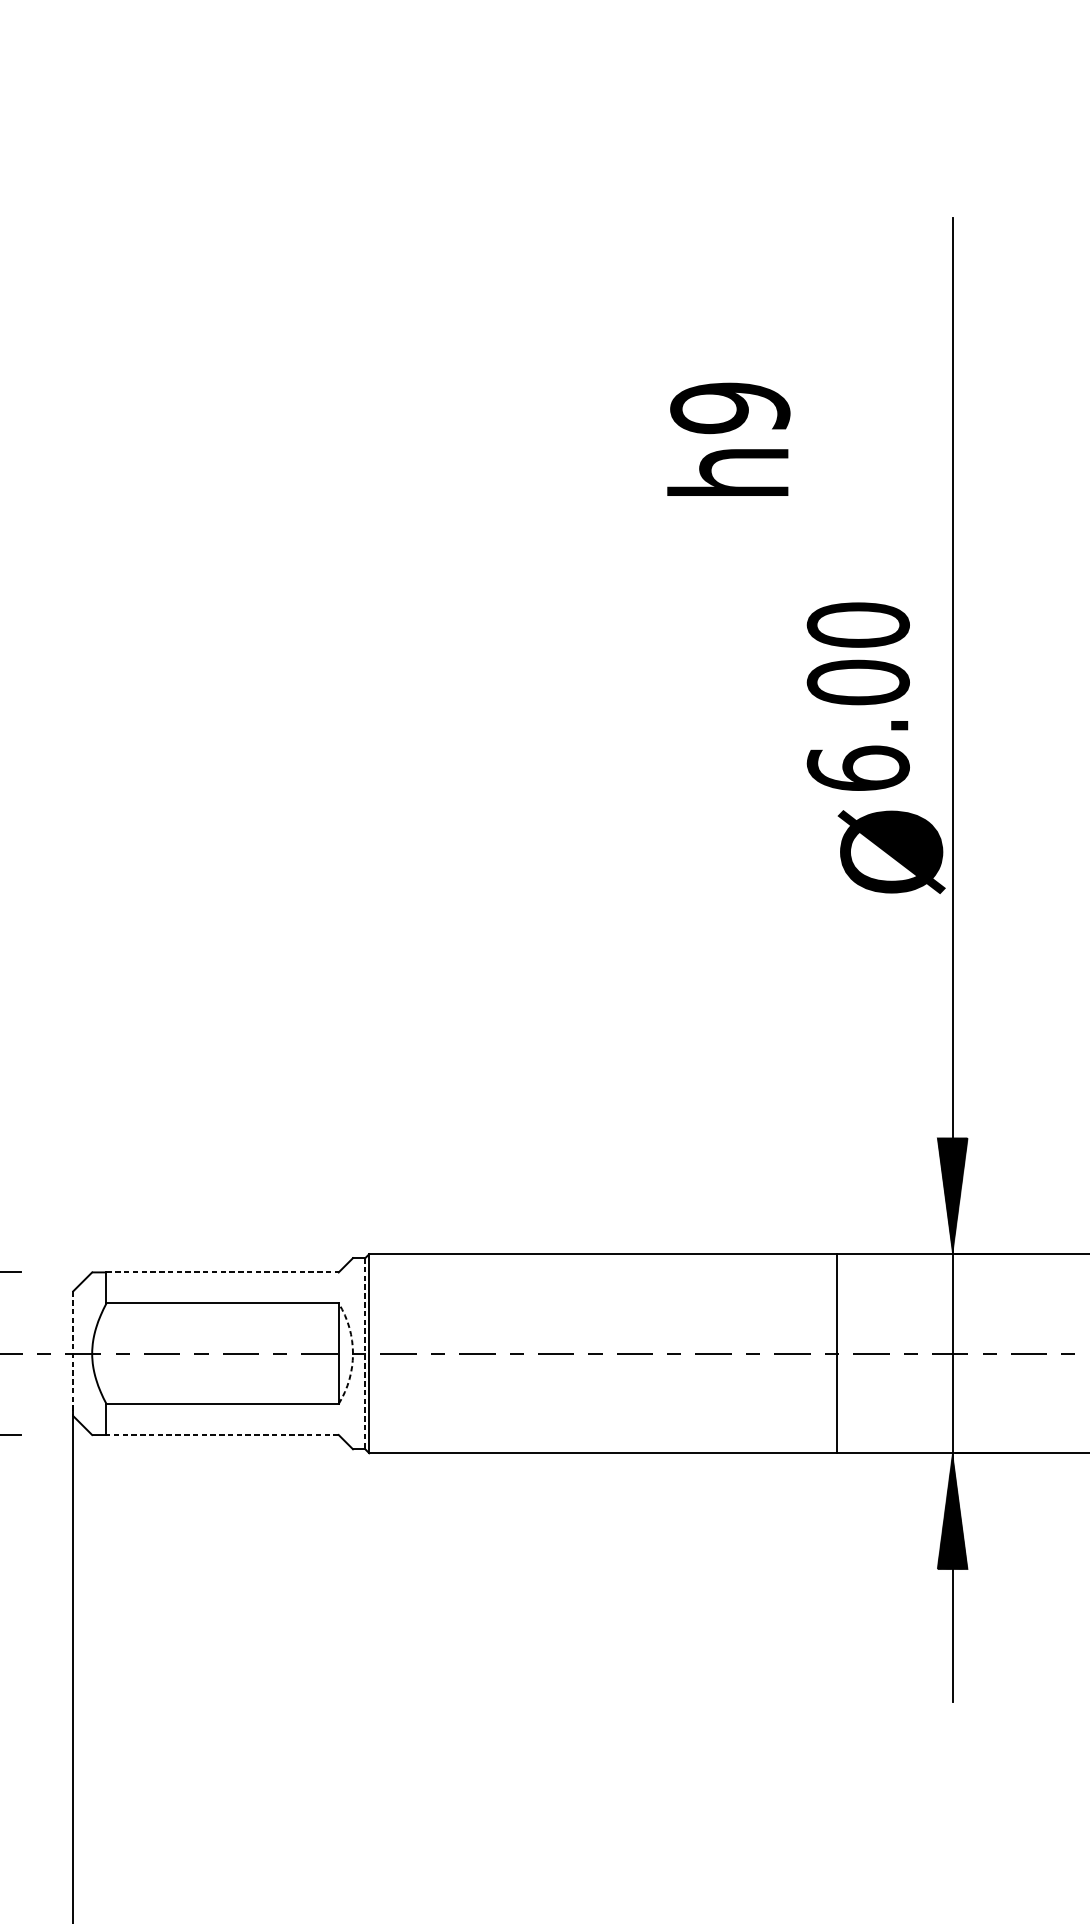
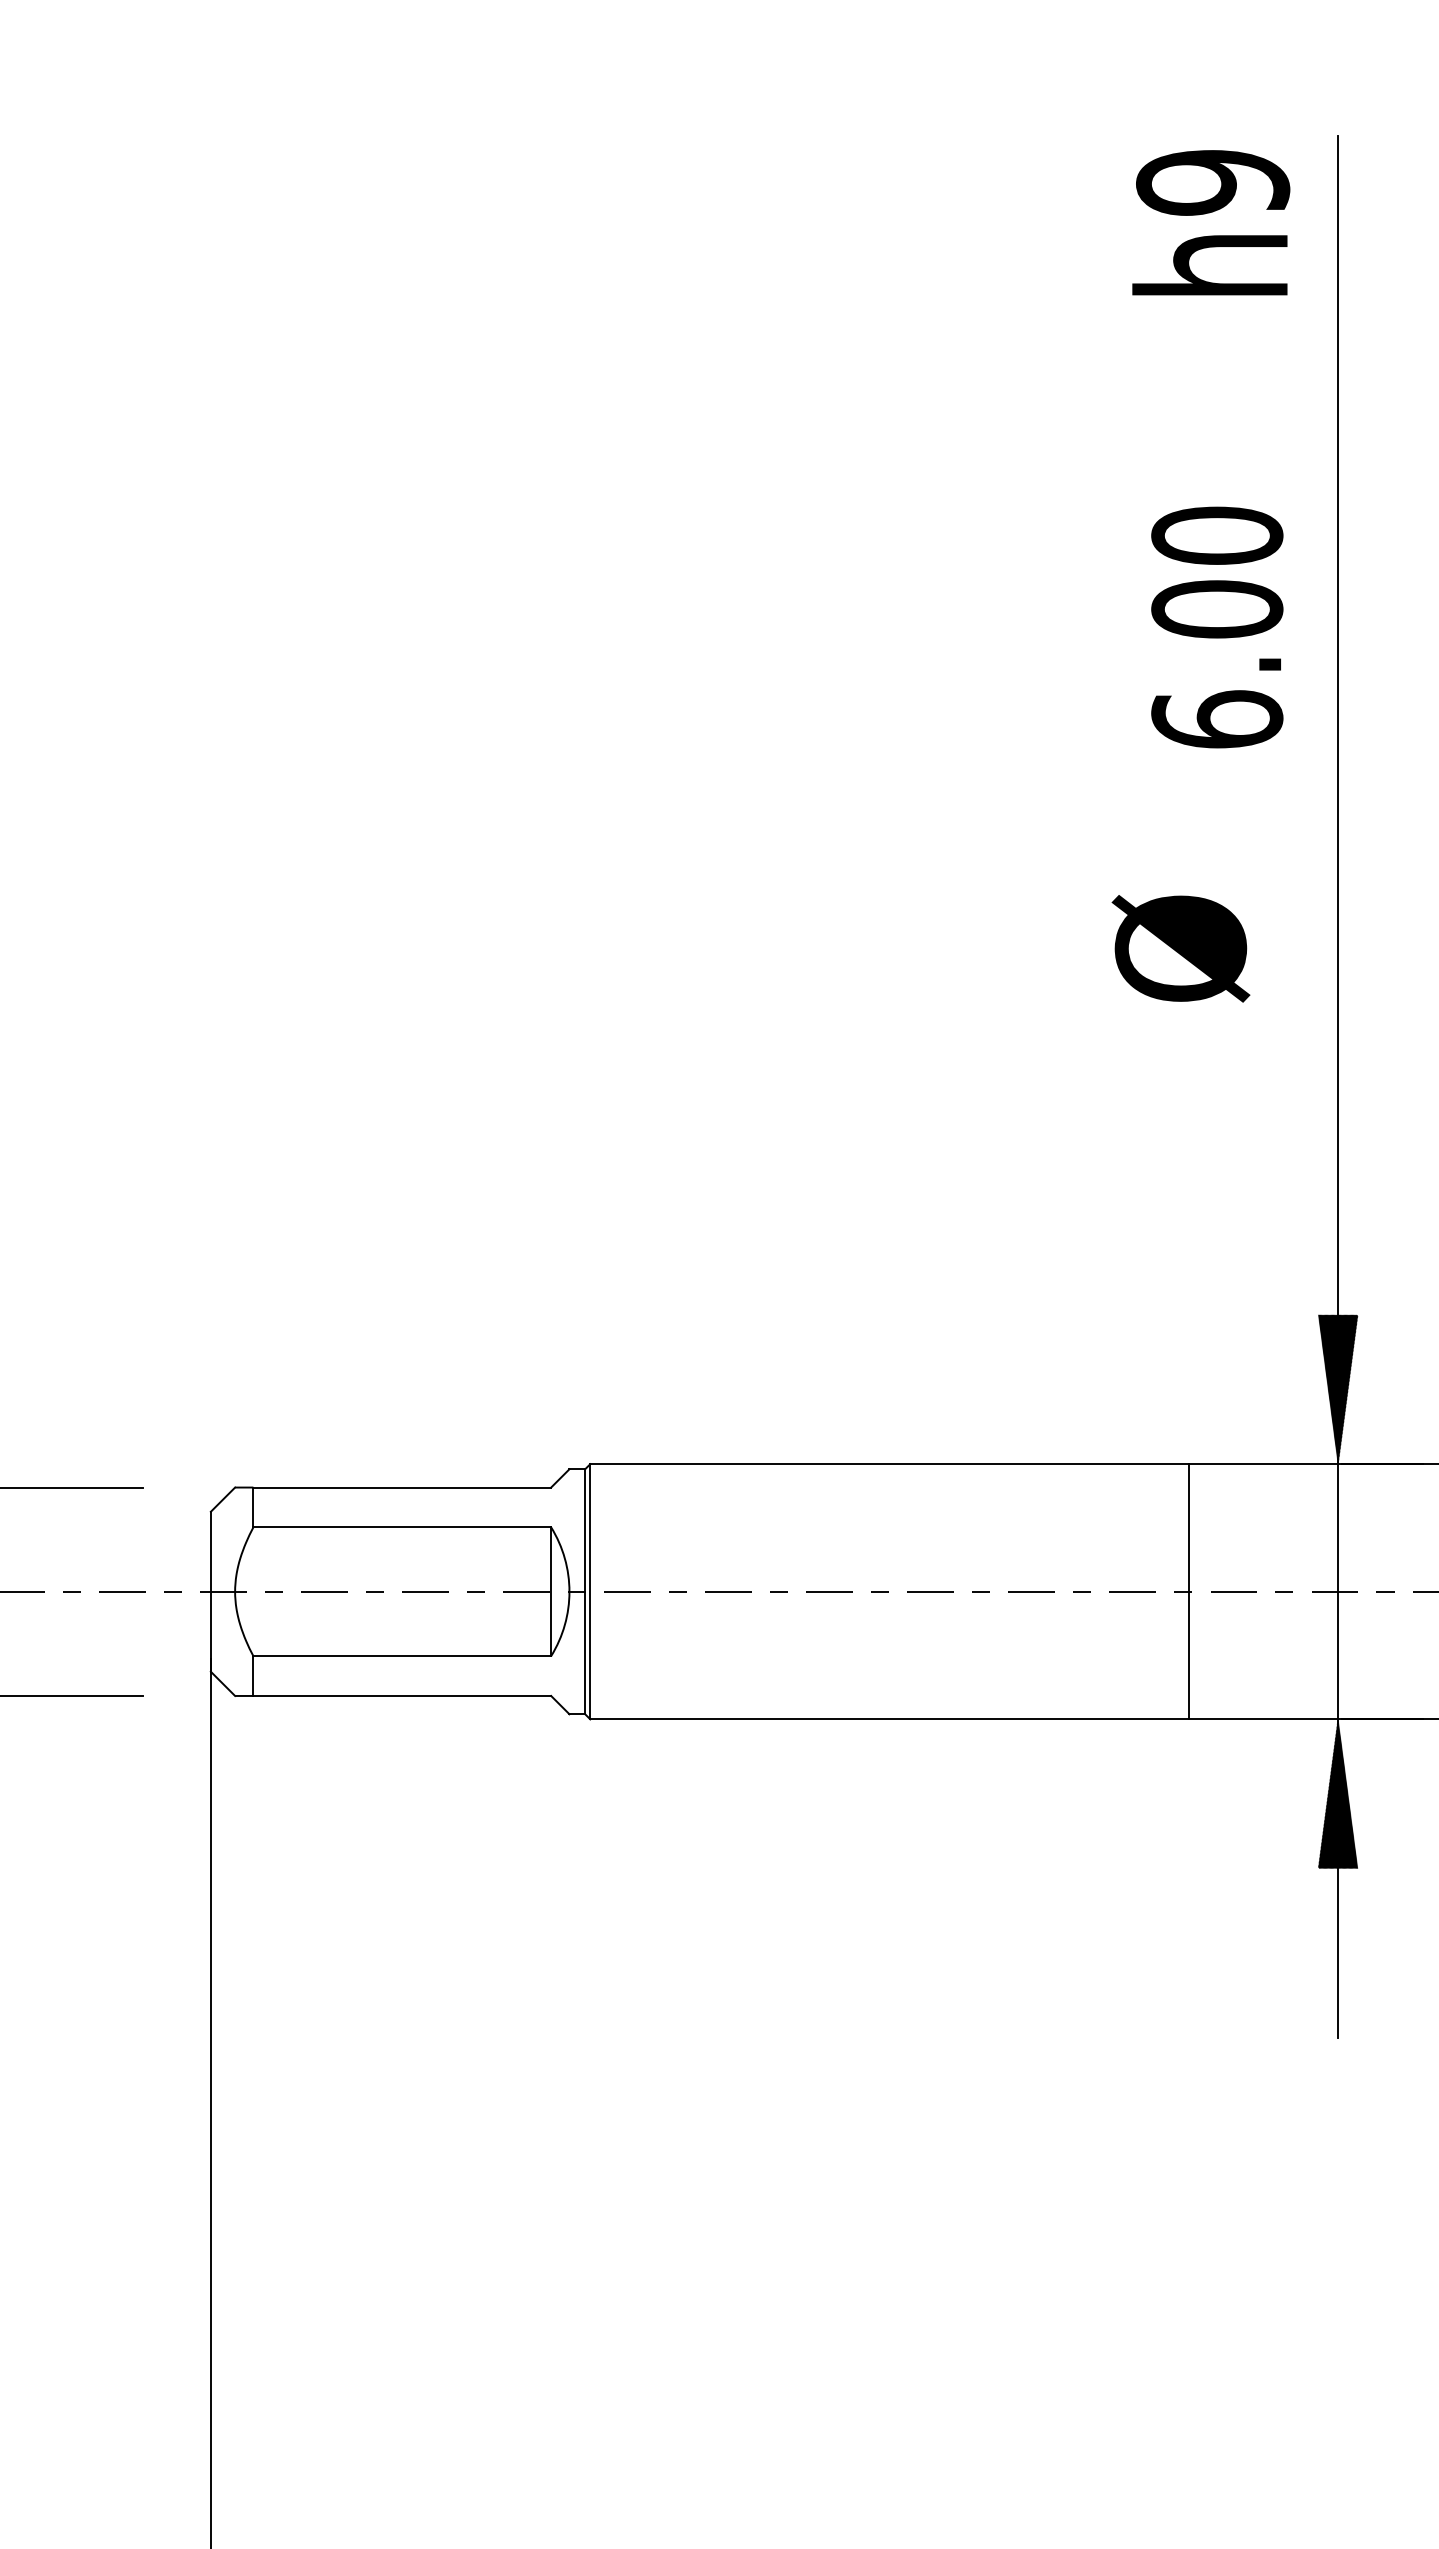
text: (729, 439) -> (1211, 222), moved
text: (858, 696) -> (1217, 627), moved
text: (891, 851) -> (1180, 948), moved
line: (222, 1272) -> (402, 1487), dashed -> solid
line: (72, 1353) -> (210, 1591), dashed -> solid
arc: (353, 1353) -> (569, 1591), dashed -> solid
line: (365, 1353) -> (585, 1591), dashed -> solid
line: (222, 1434) -> (402, 1695), dashed -> solid

